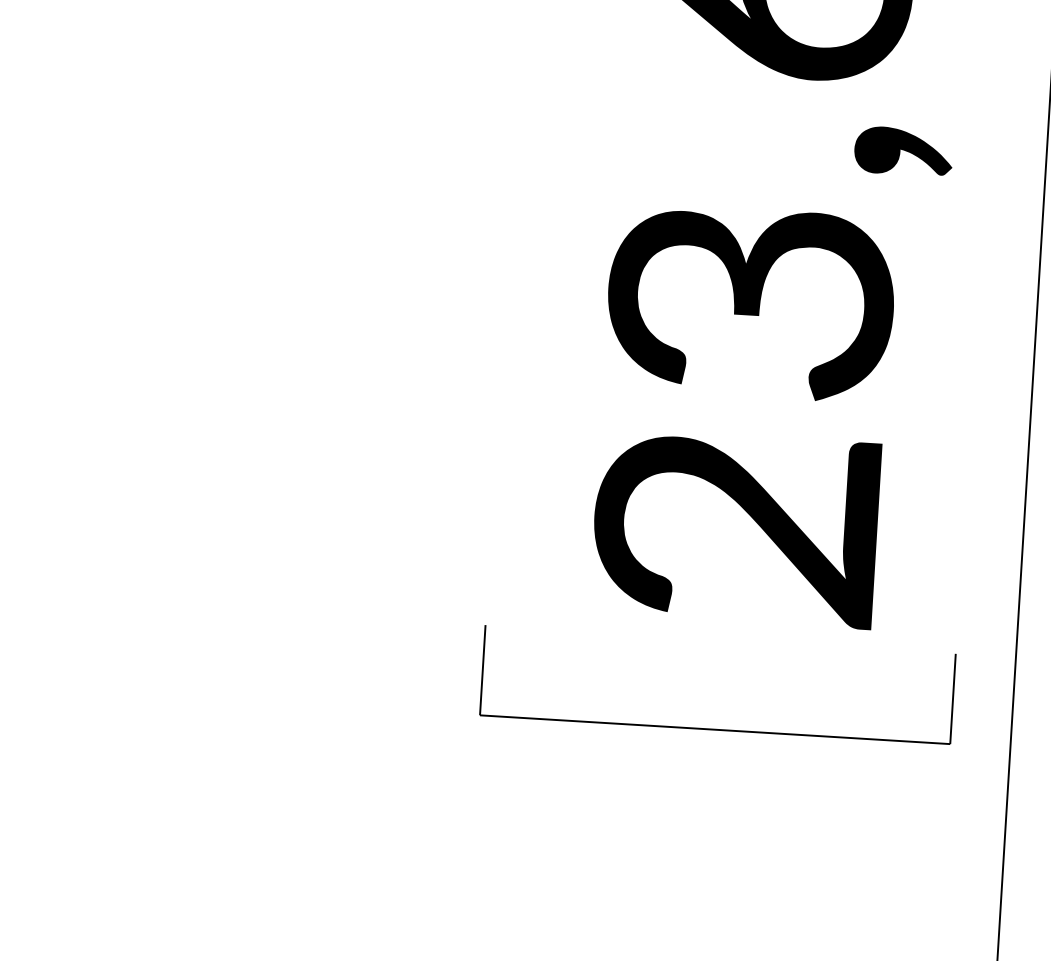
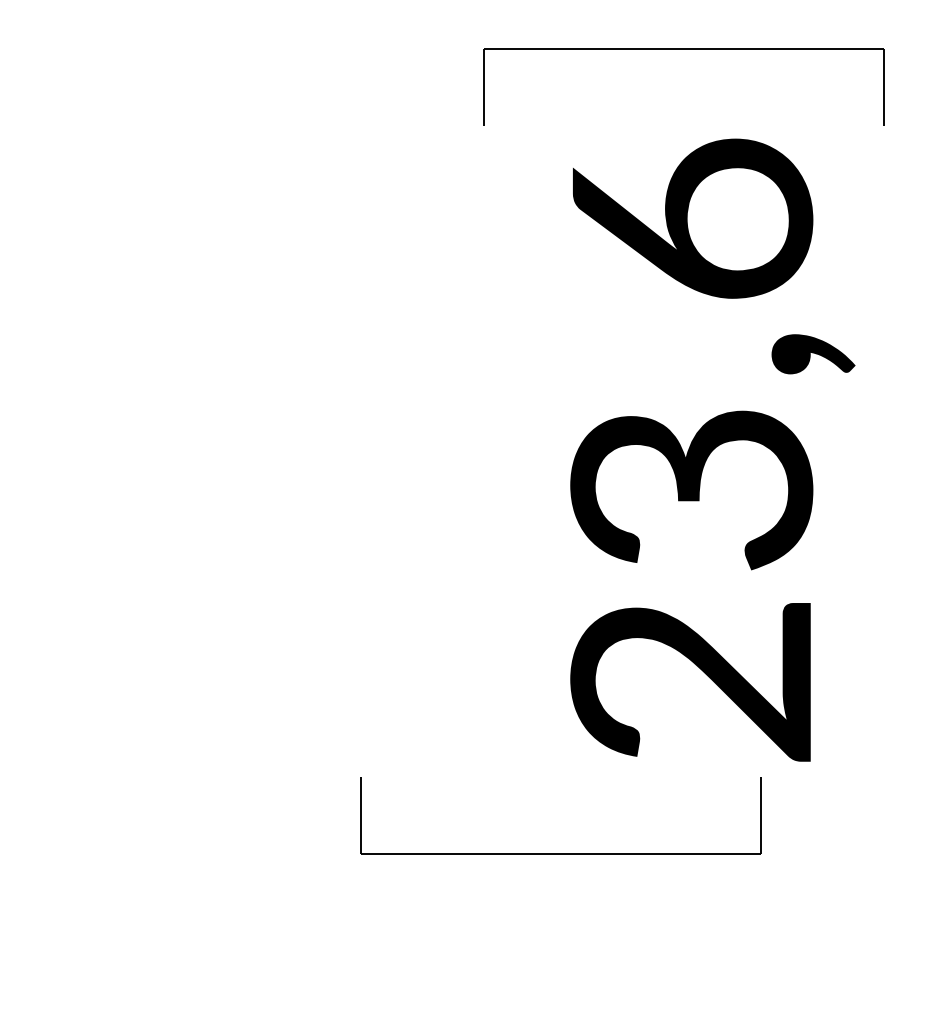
part: (714, 729) -> (560, 853), moved

